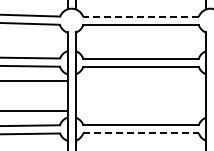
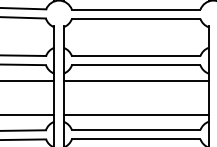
line: (141, 16) -> (136, 9), dashed -> solid
line: (140, 80) -> (135, 80), added
line: (140, 111) -> (135, 114), added
line: (141, 133) -> (136, 139), dashed -> solid

